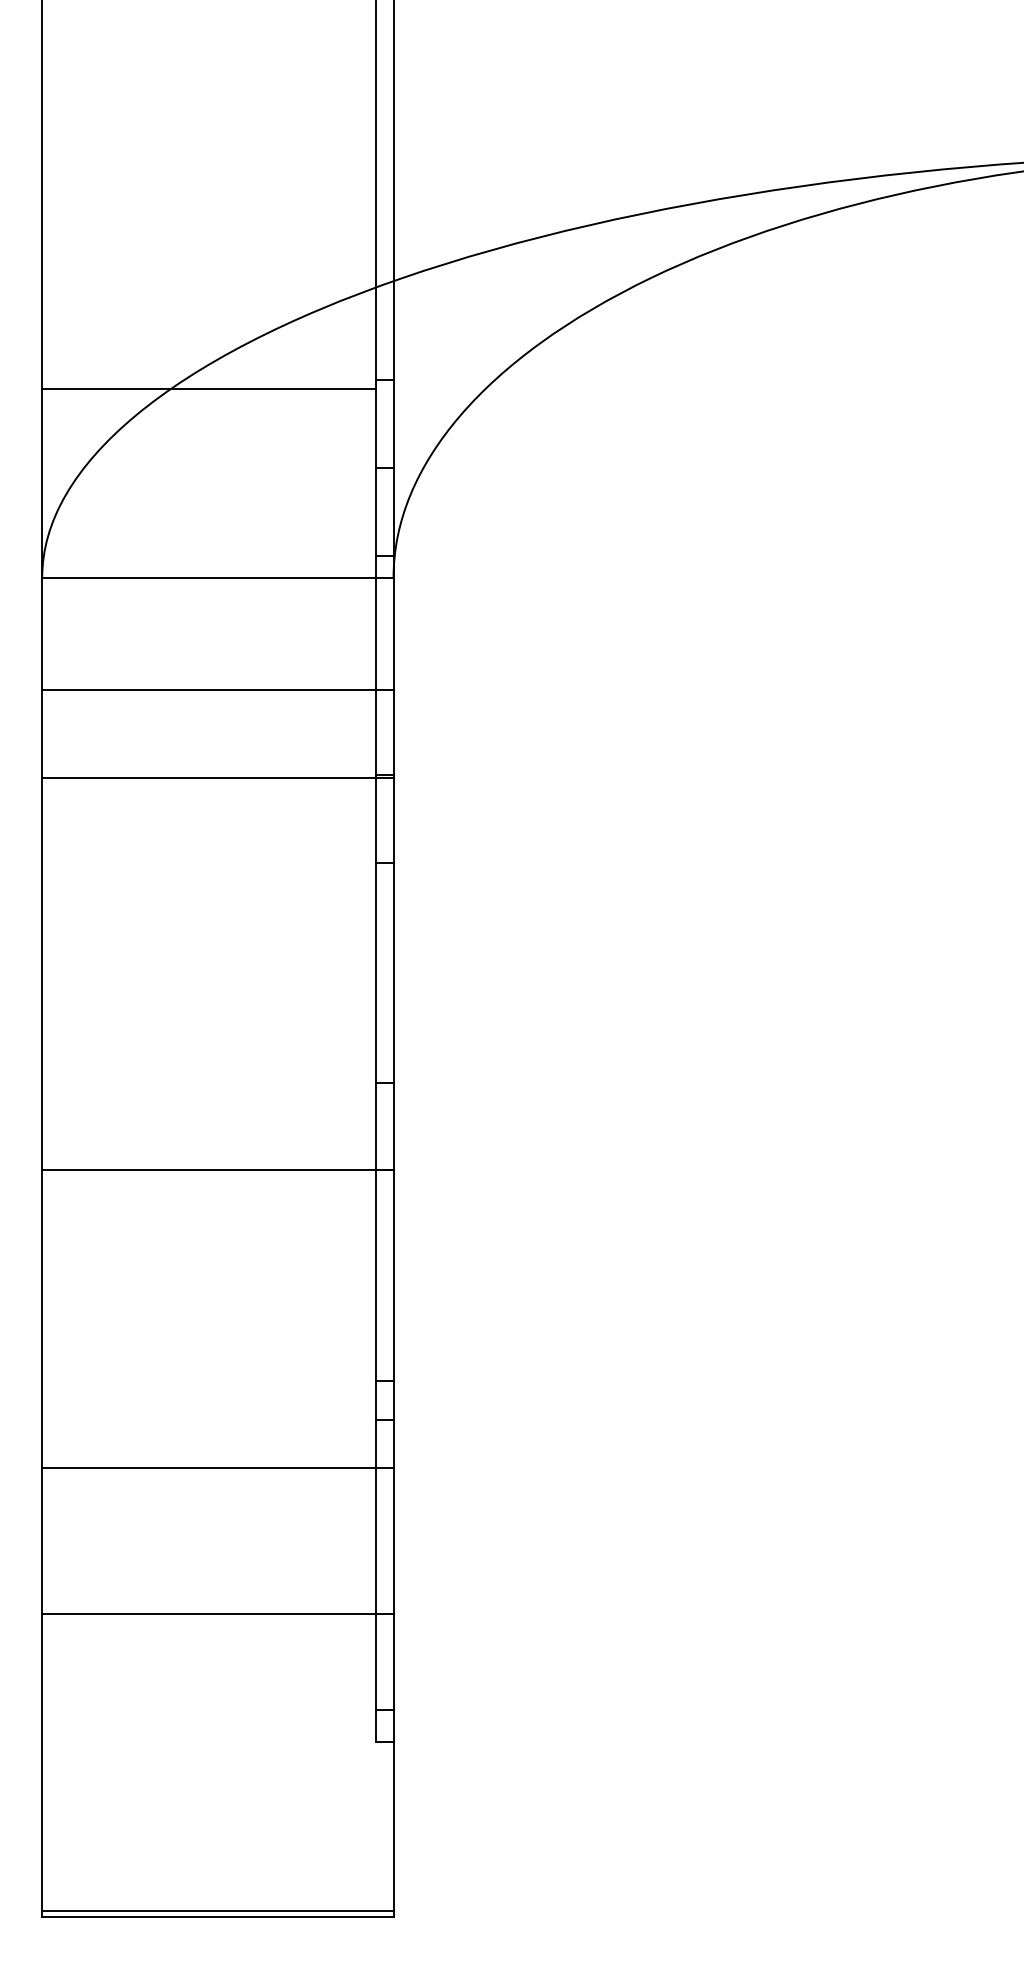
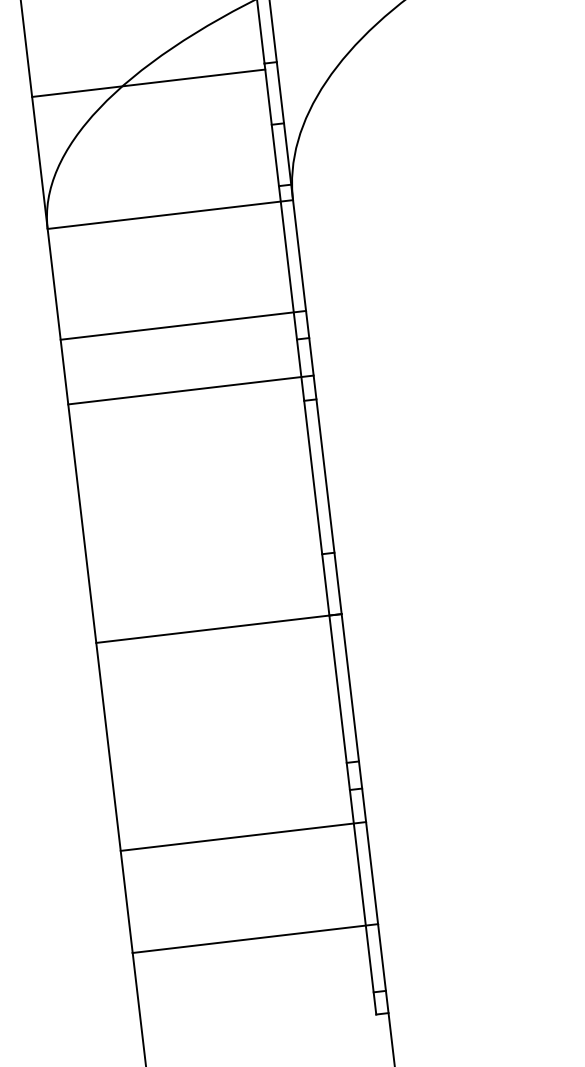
line: (217, 690) -> (183, 325), moved
line: (217, 777) -> (190, 389), moved

